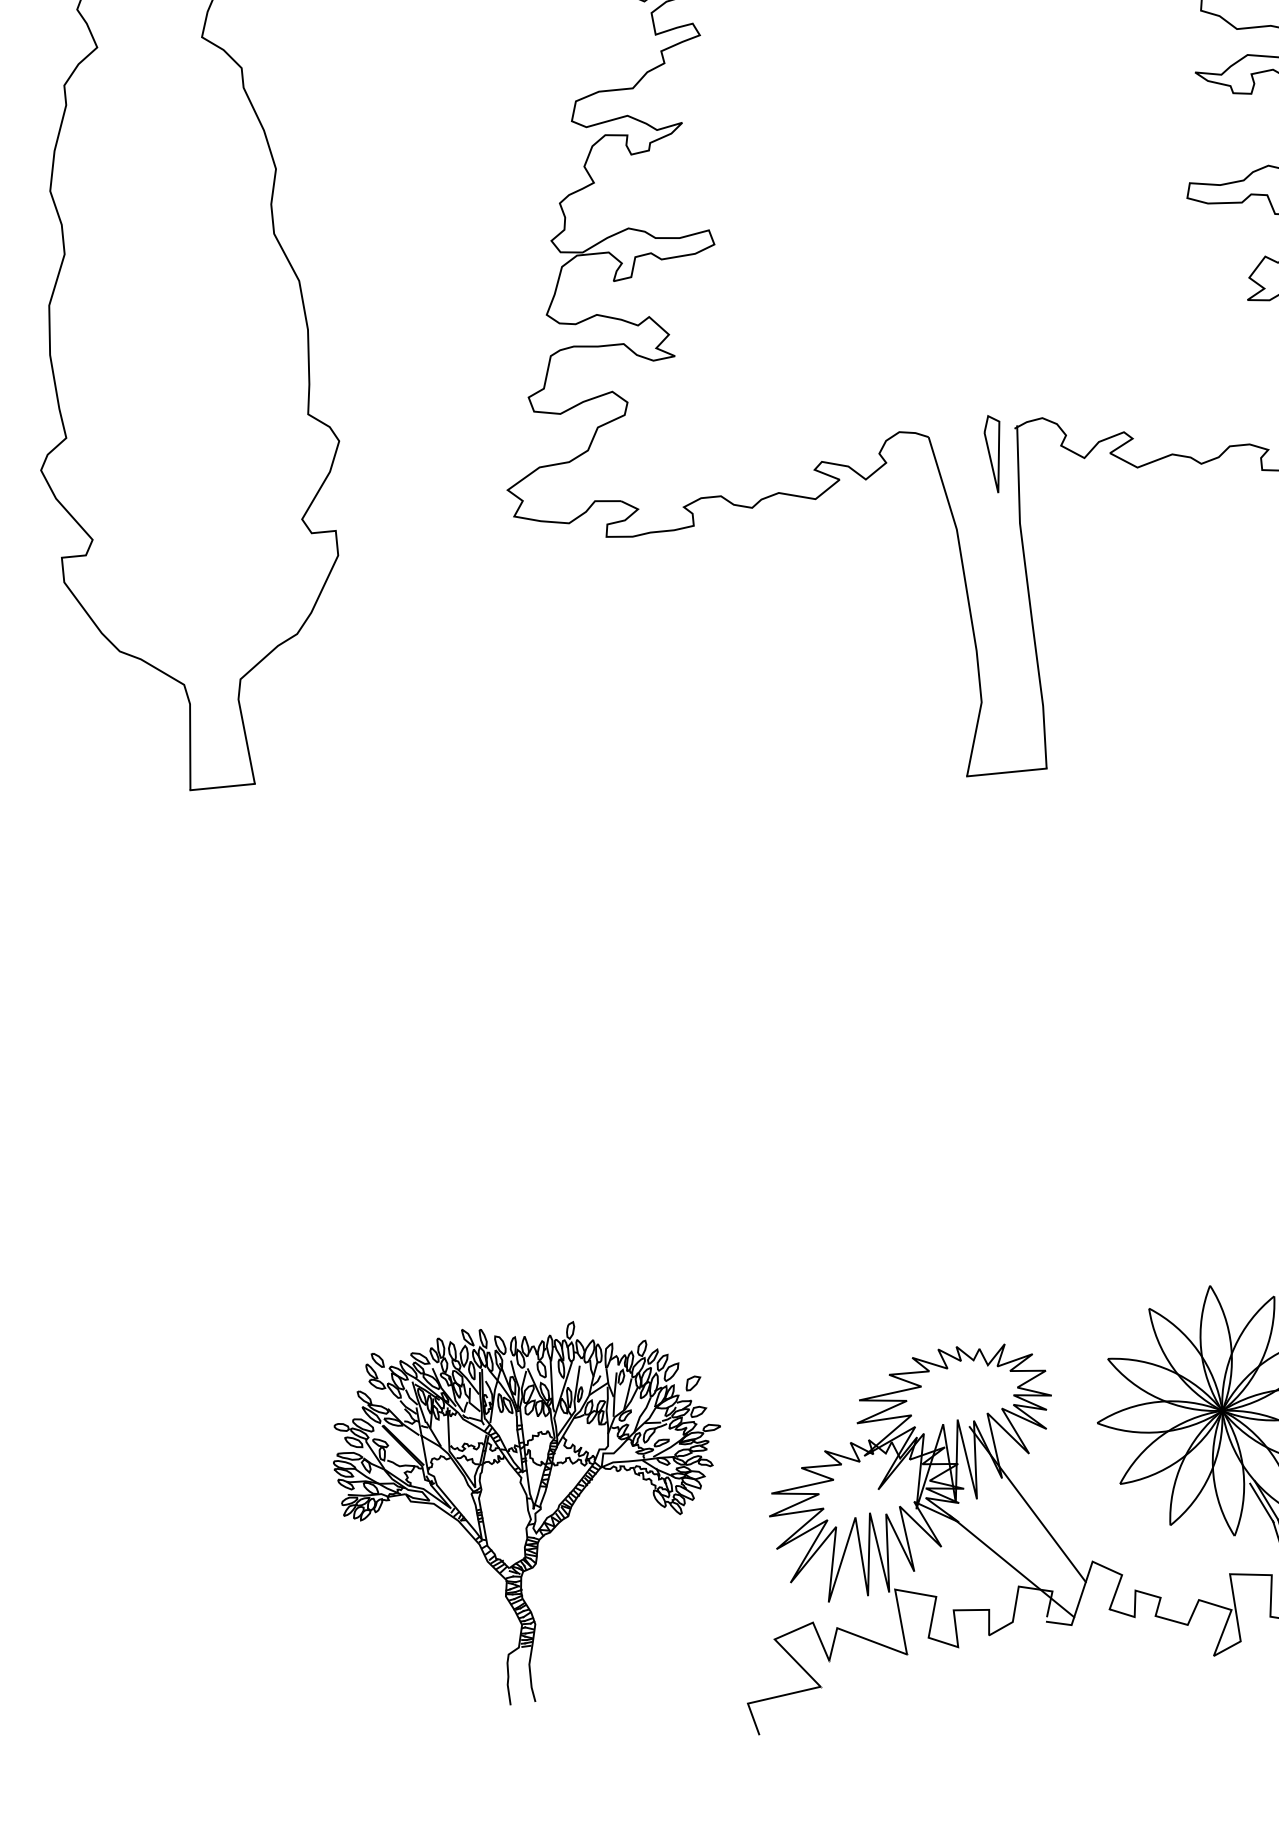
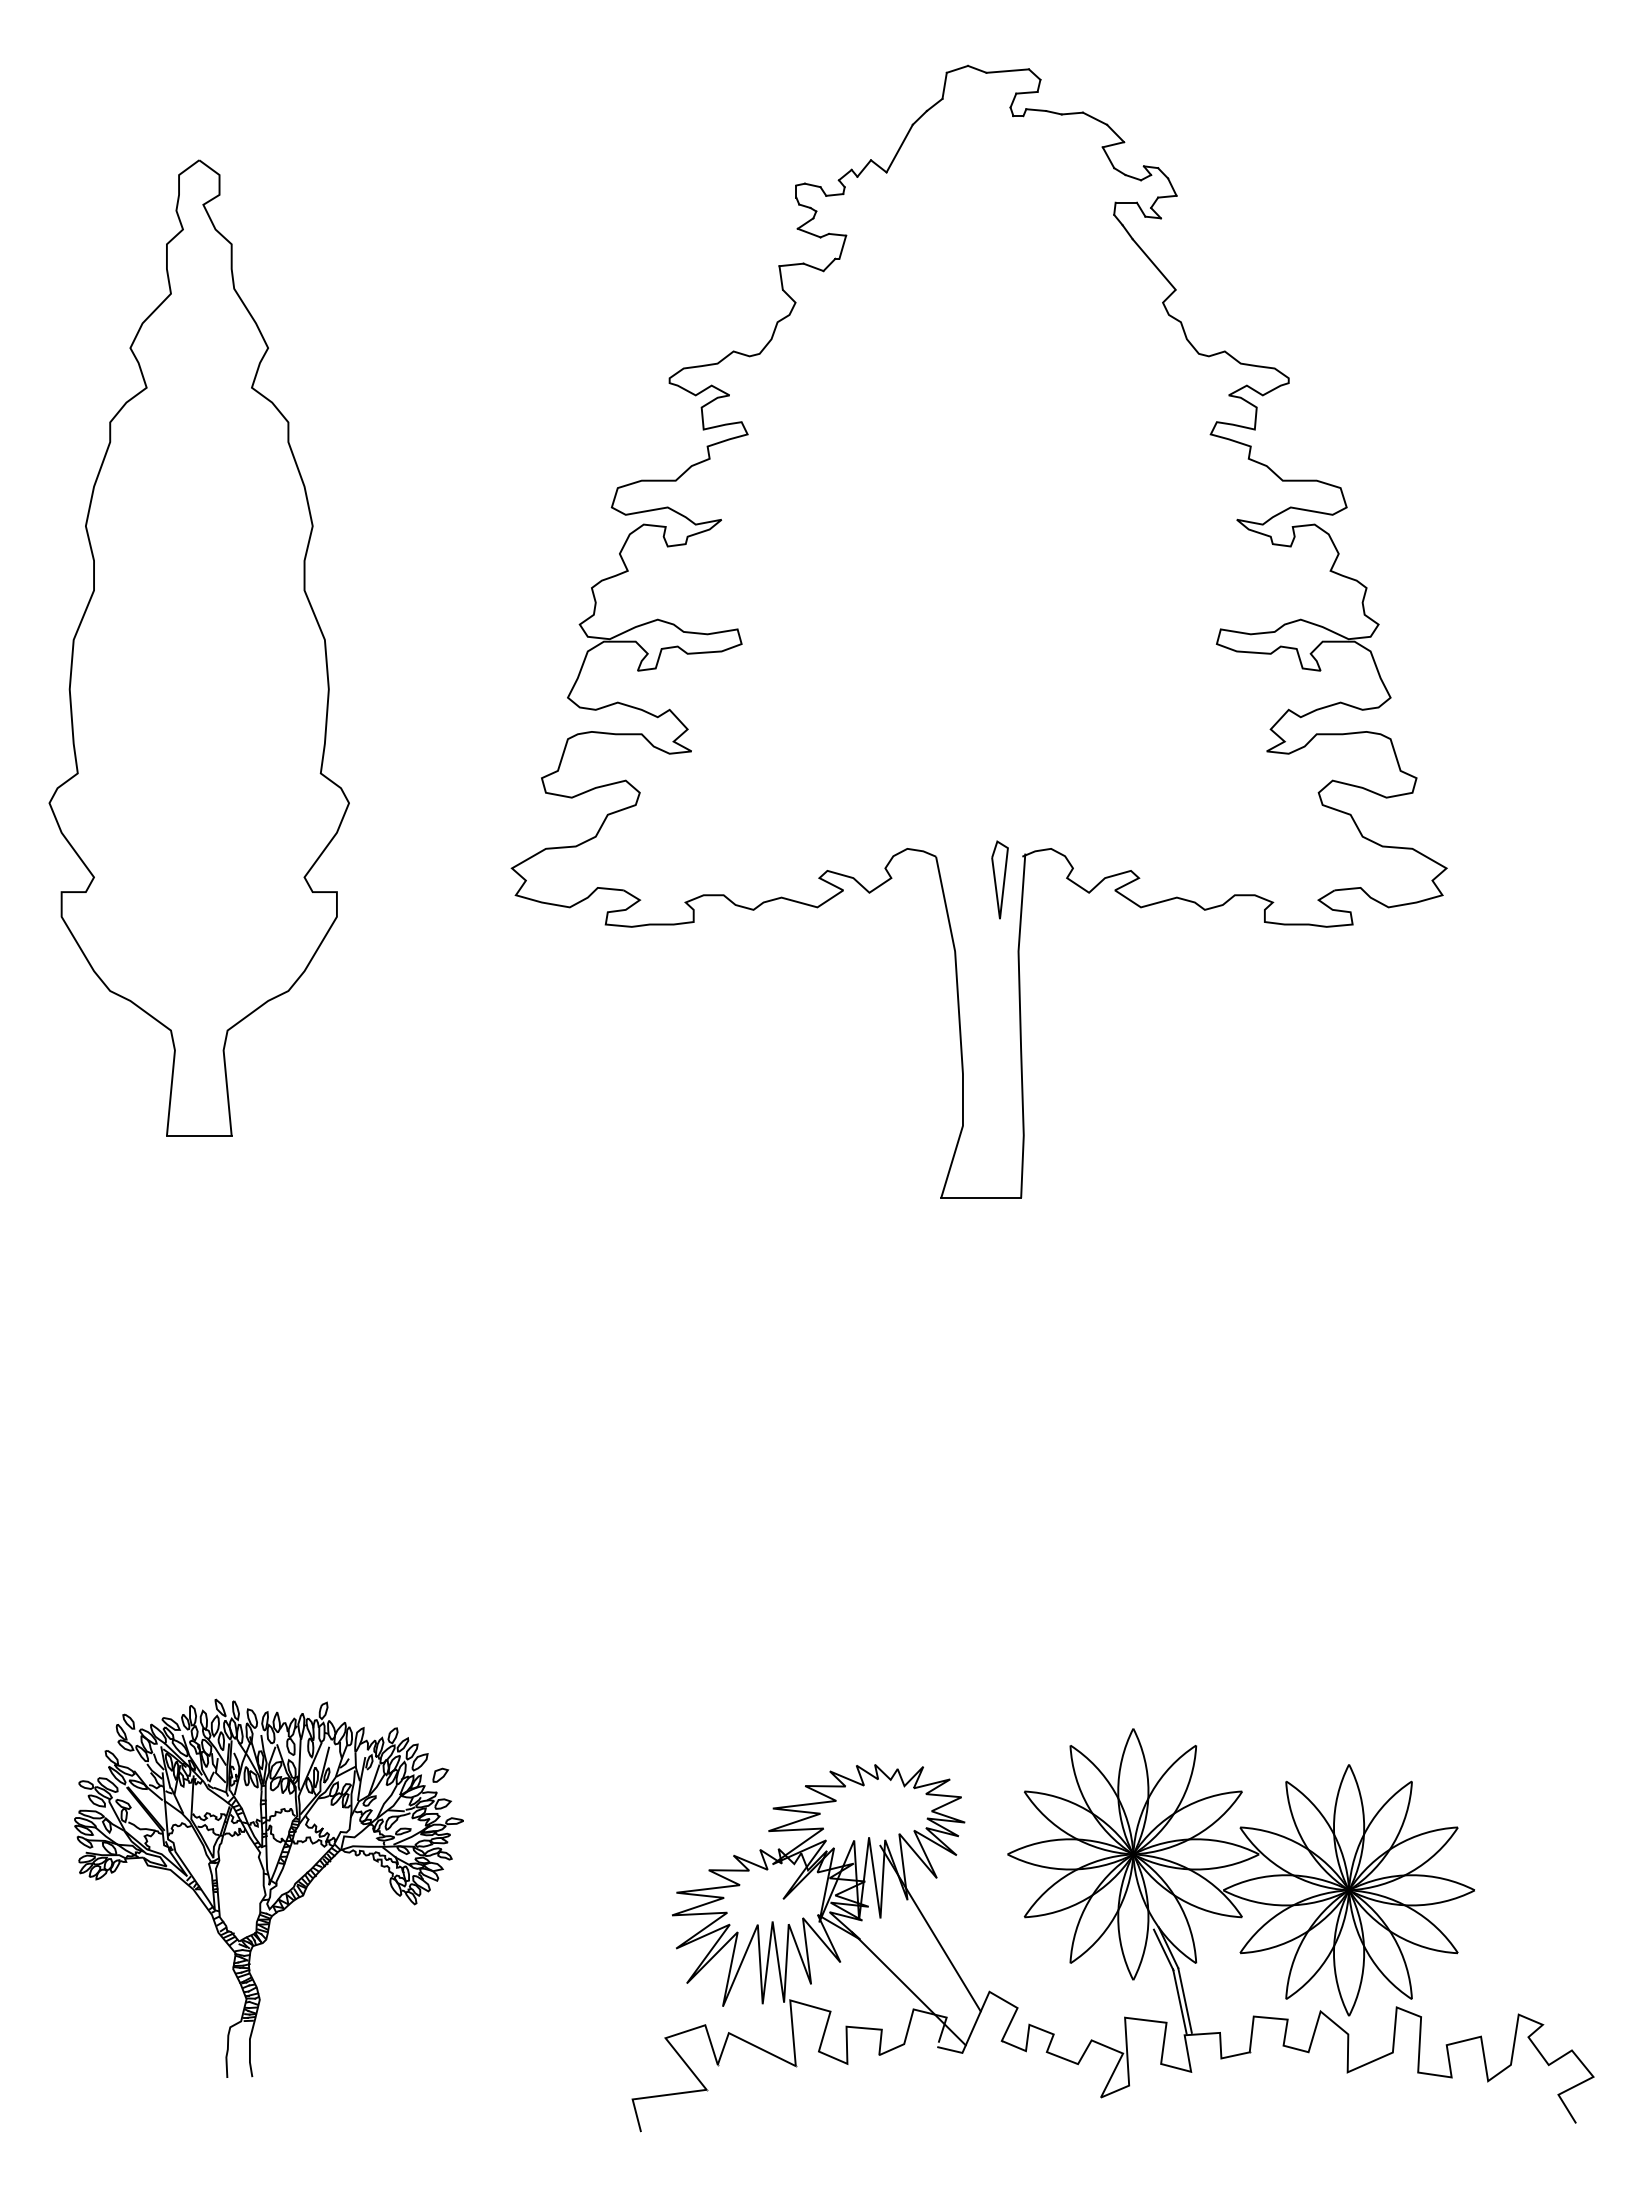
part: (533, 1511) -> (268, 1887), moved

